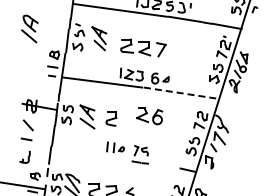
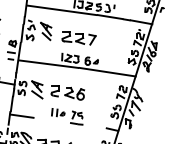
line: (182, 93) -> (108, 72), dashed -> solid
part: (149, 116) -> (74, 93), moved
line: (66, 152) -> (21, 116), added

